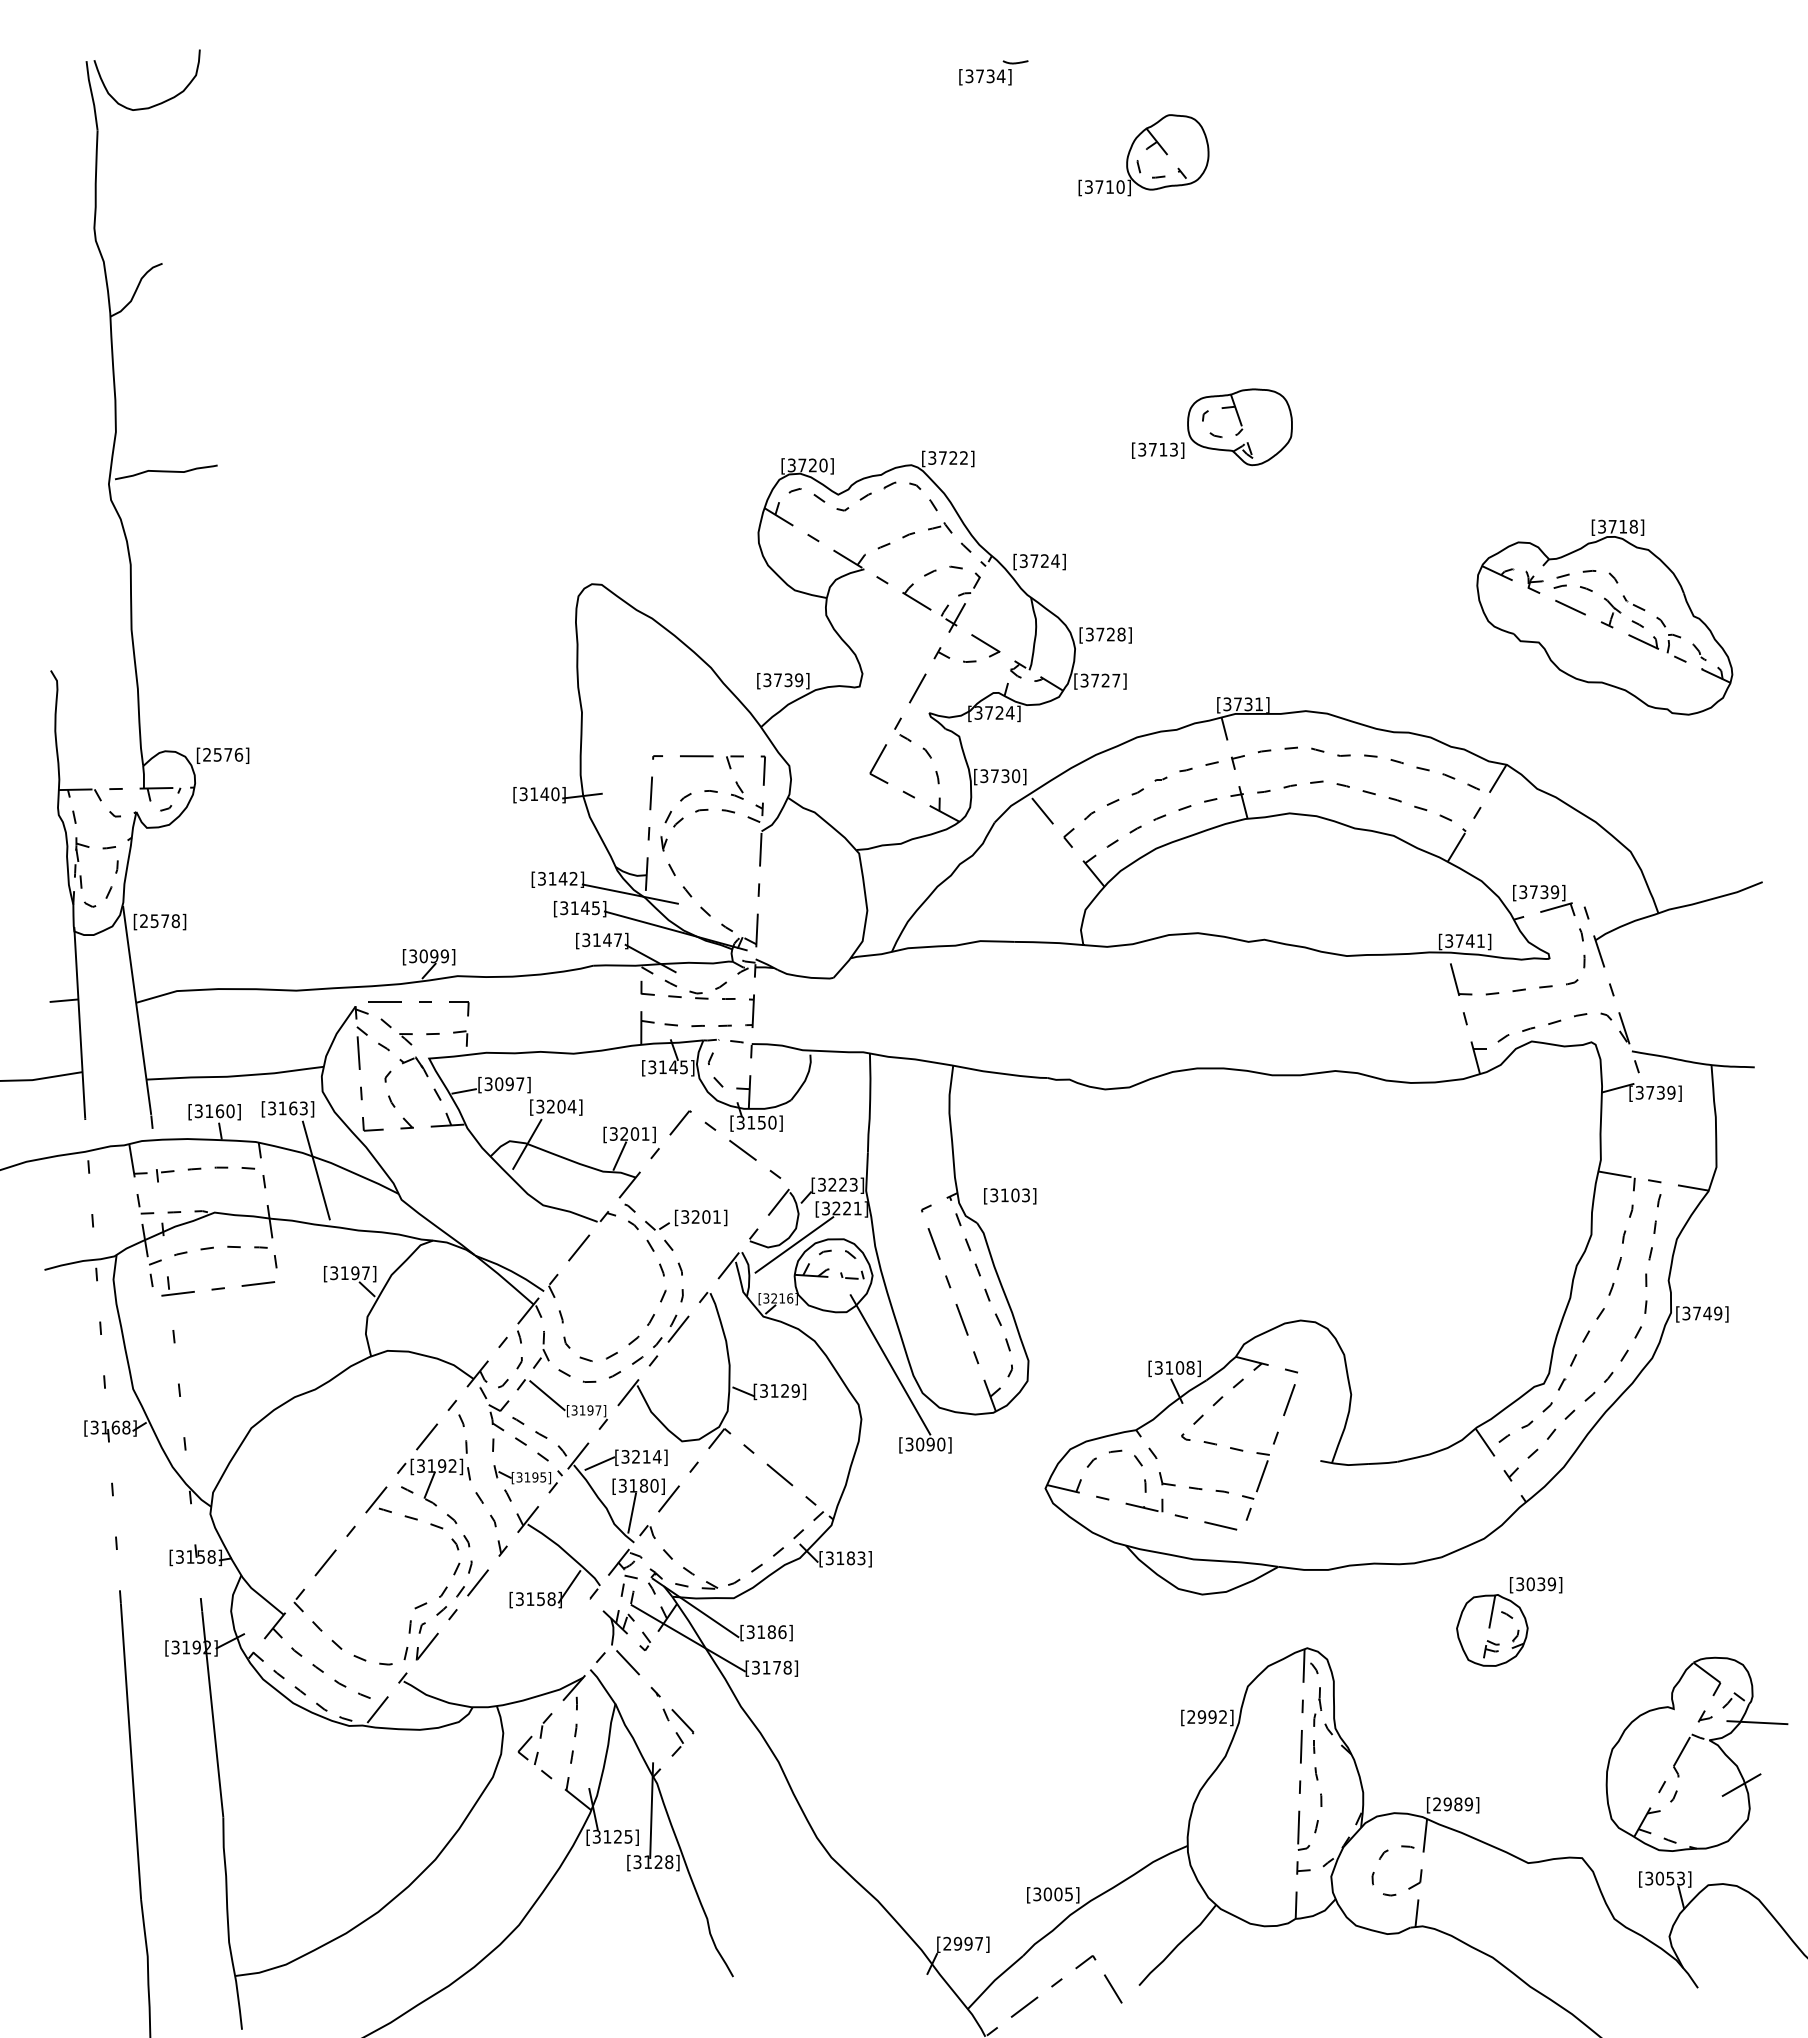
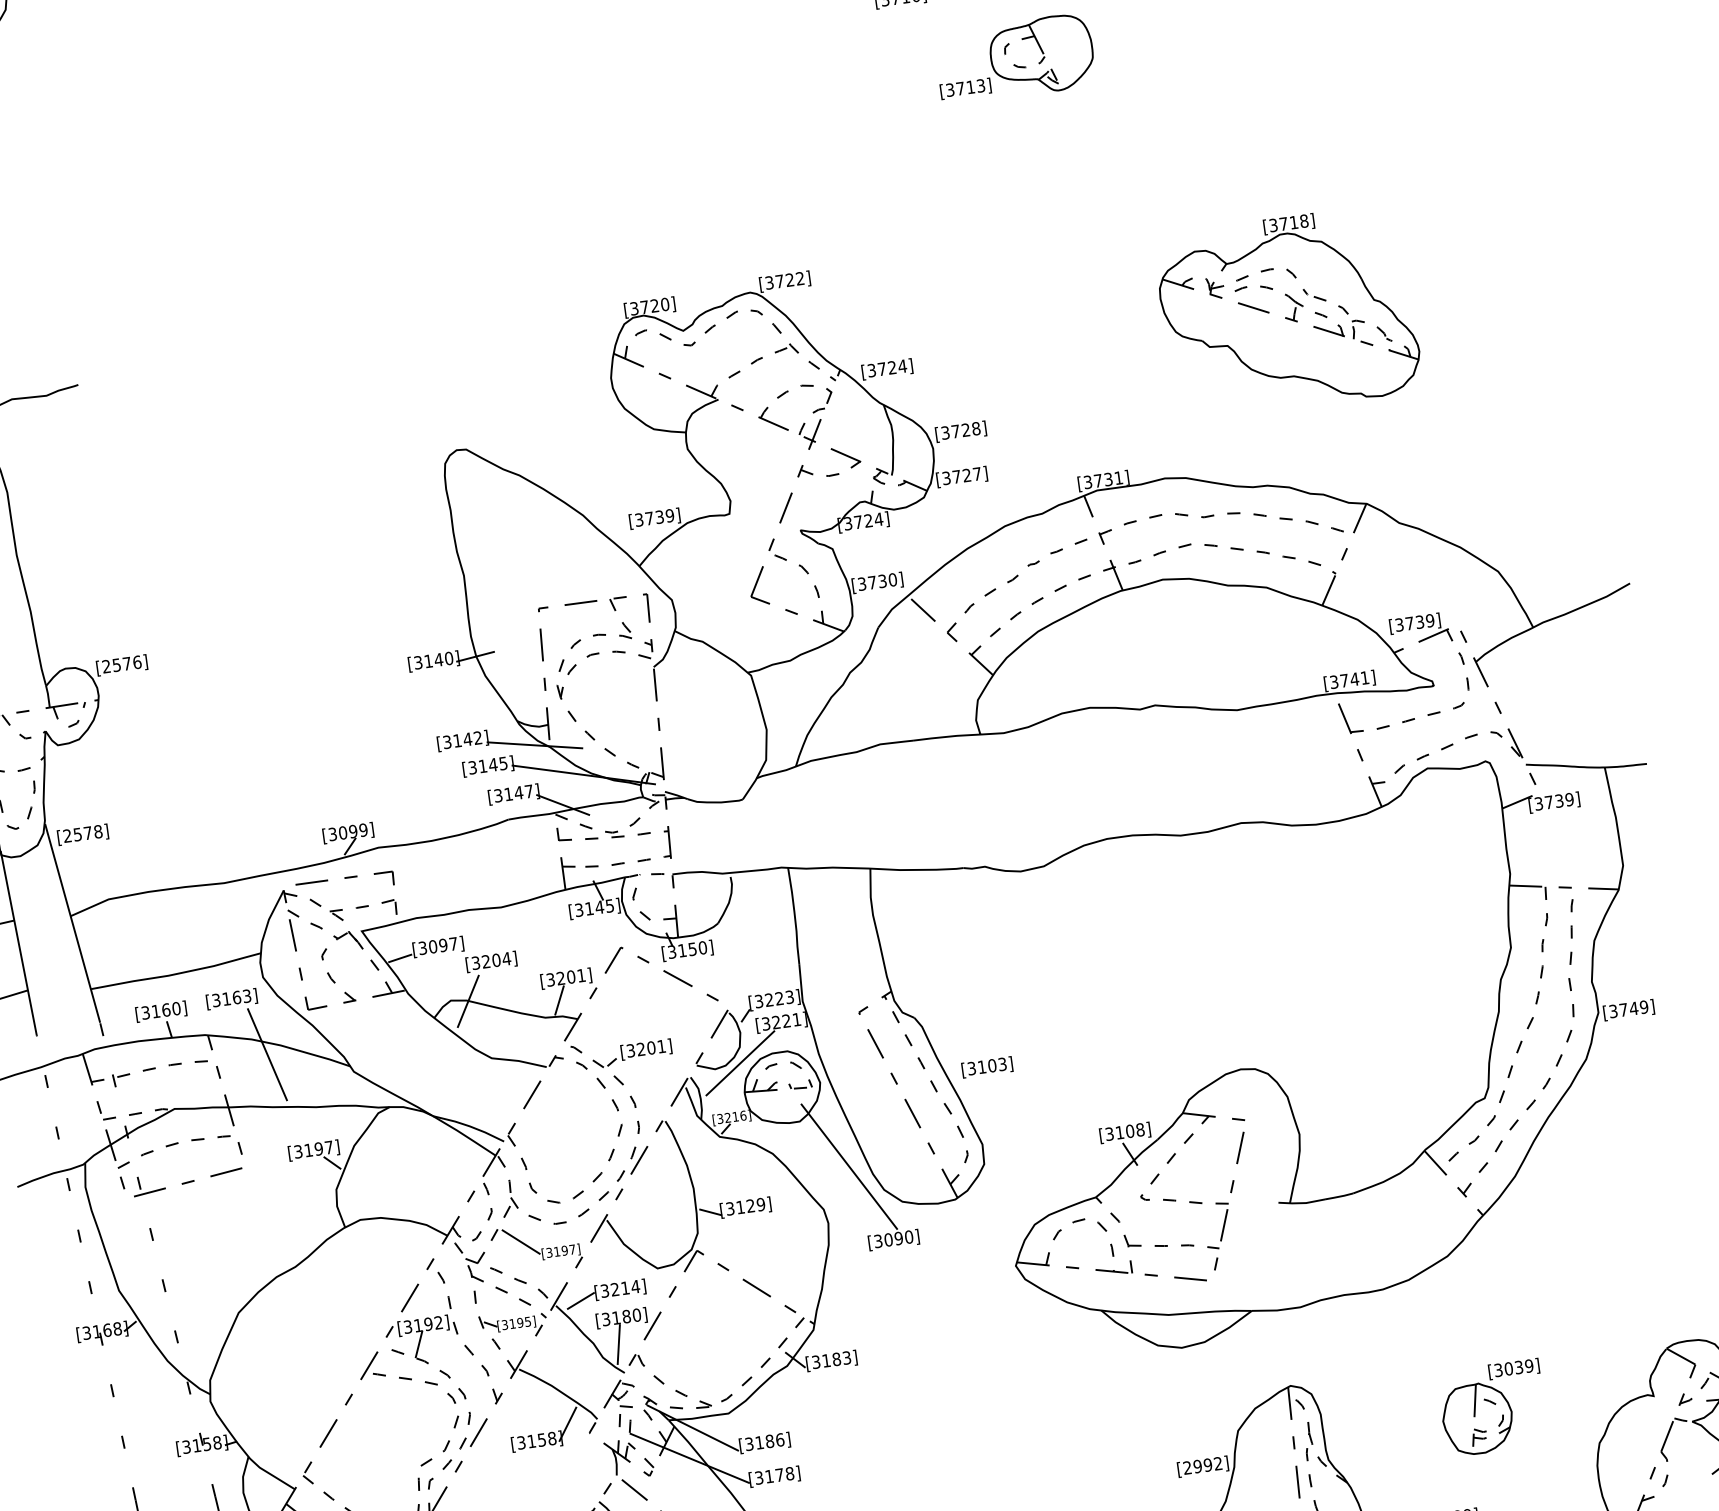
part: (1212, 427) -> (1015, 59), moved
part: (1604, 617) -> (1287, 312), moved
text: (1010, 1196) -> (987, 1067), moved
part: (1509, 1621) -> (1493, 1407), moved

